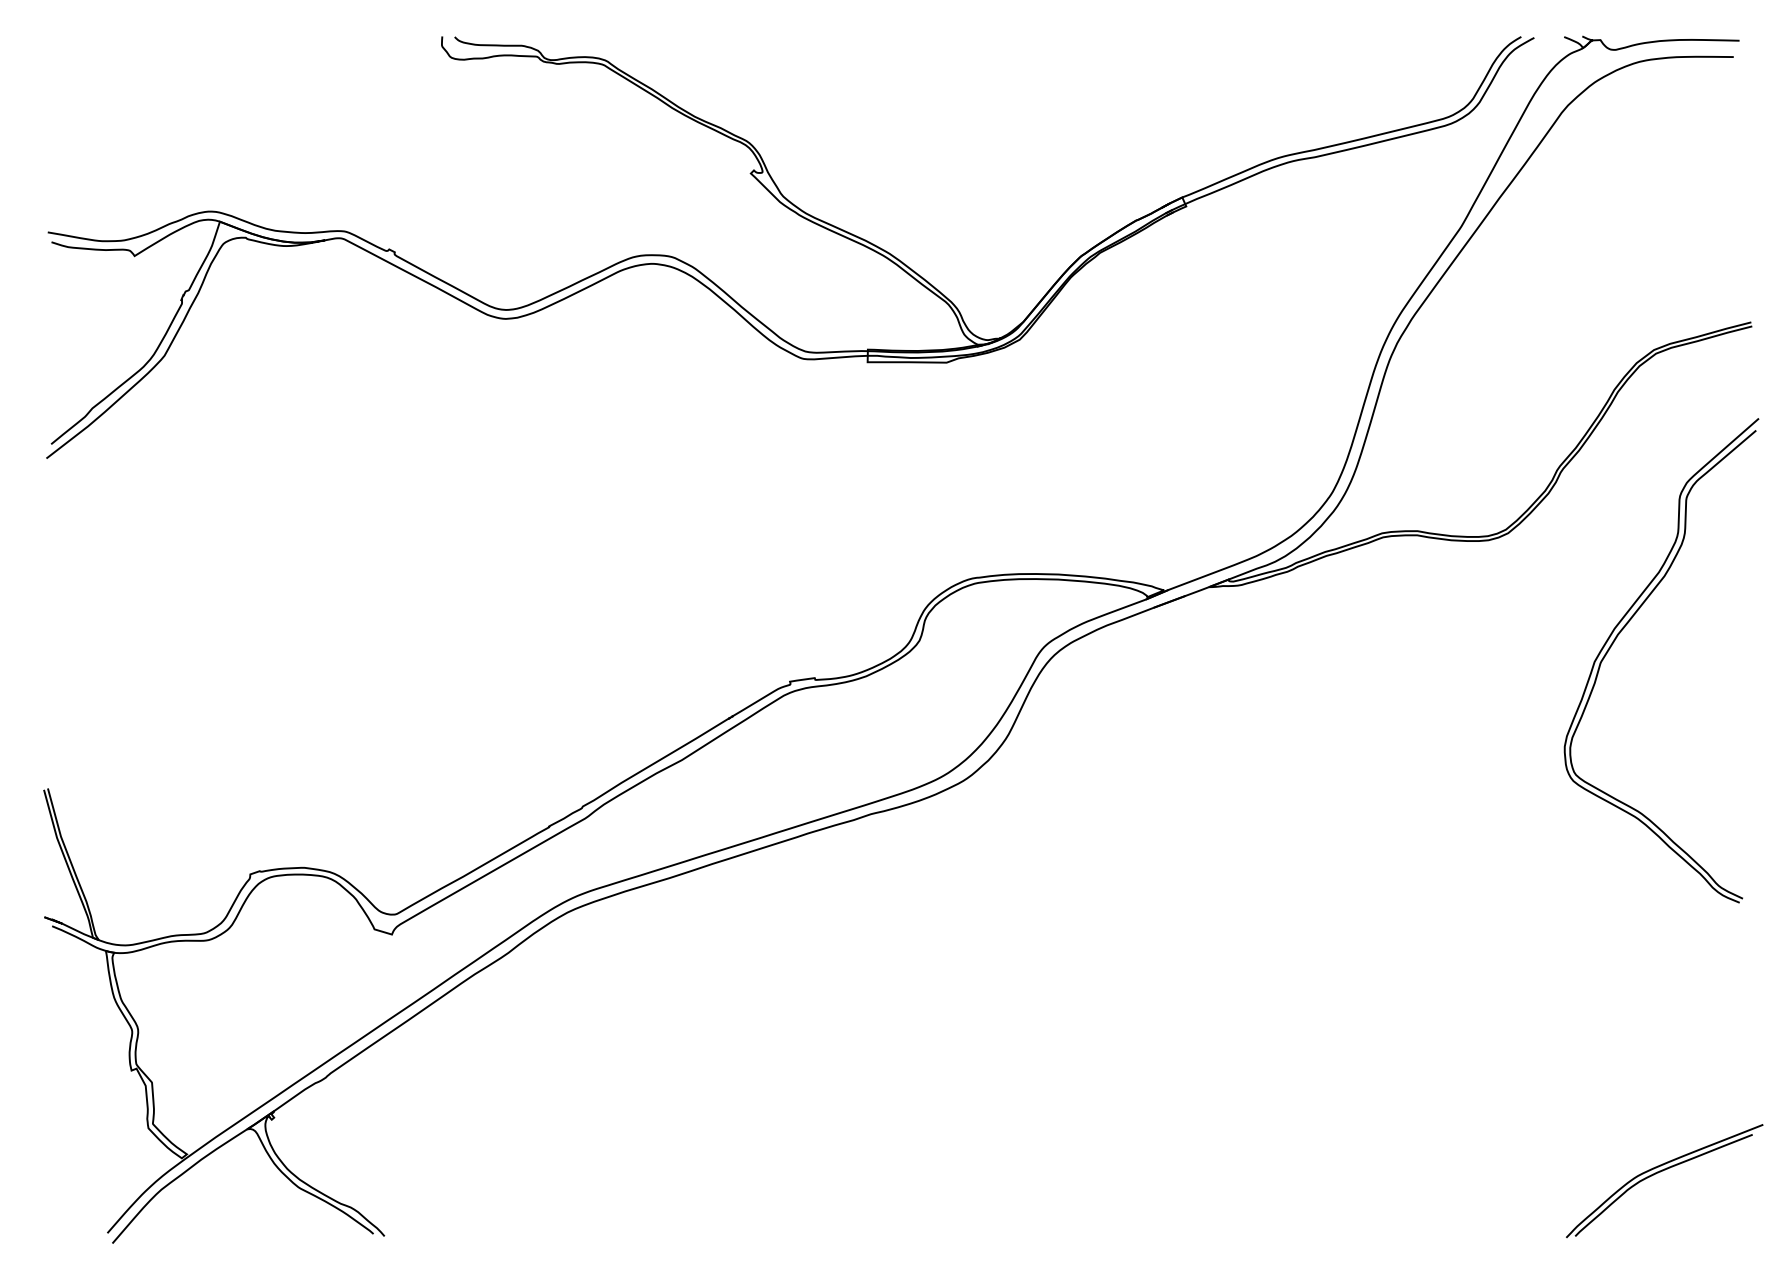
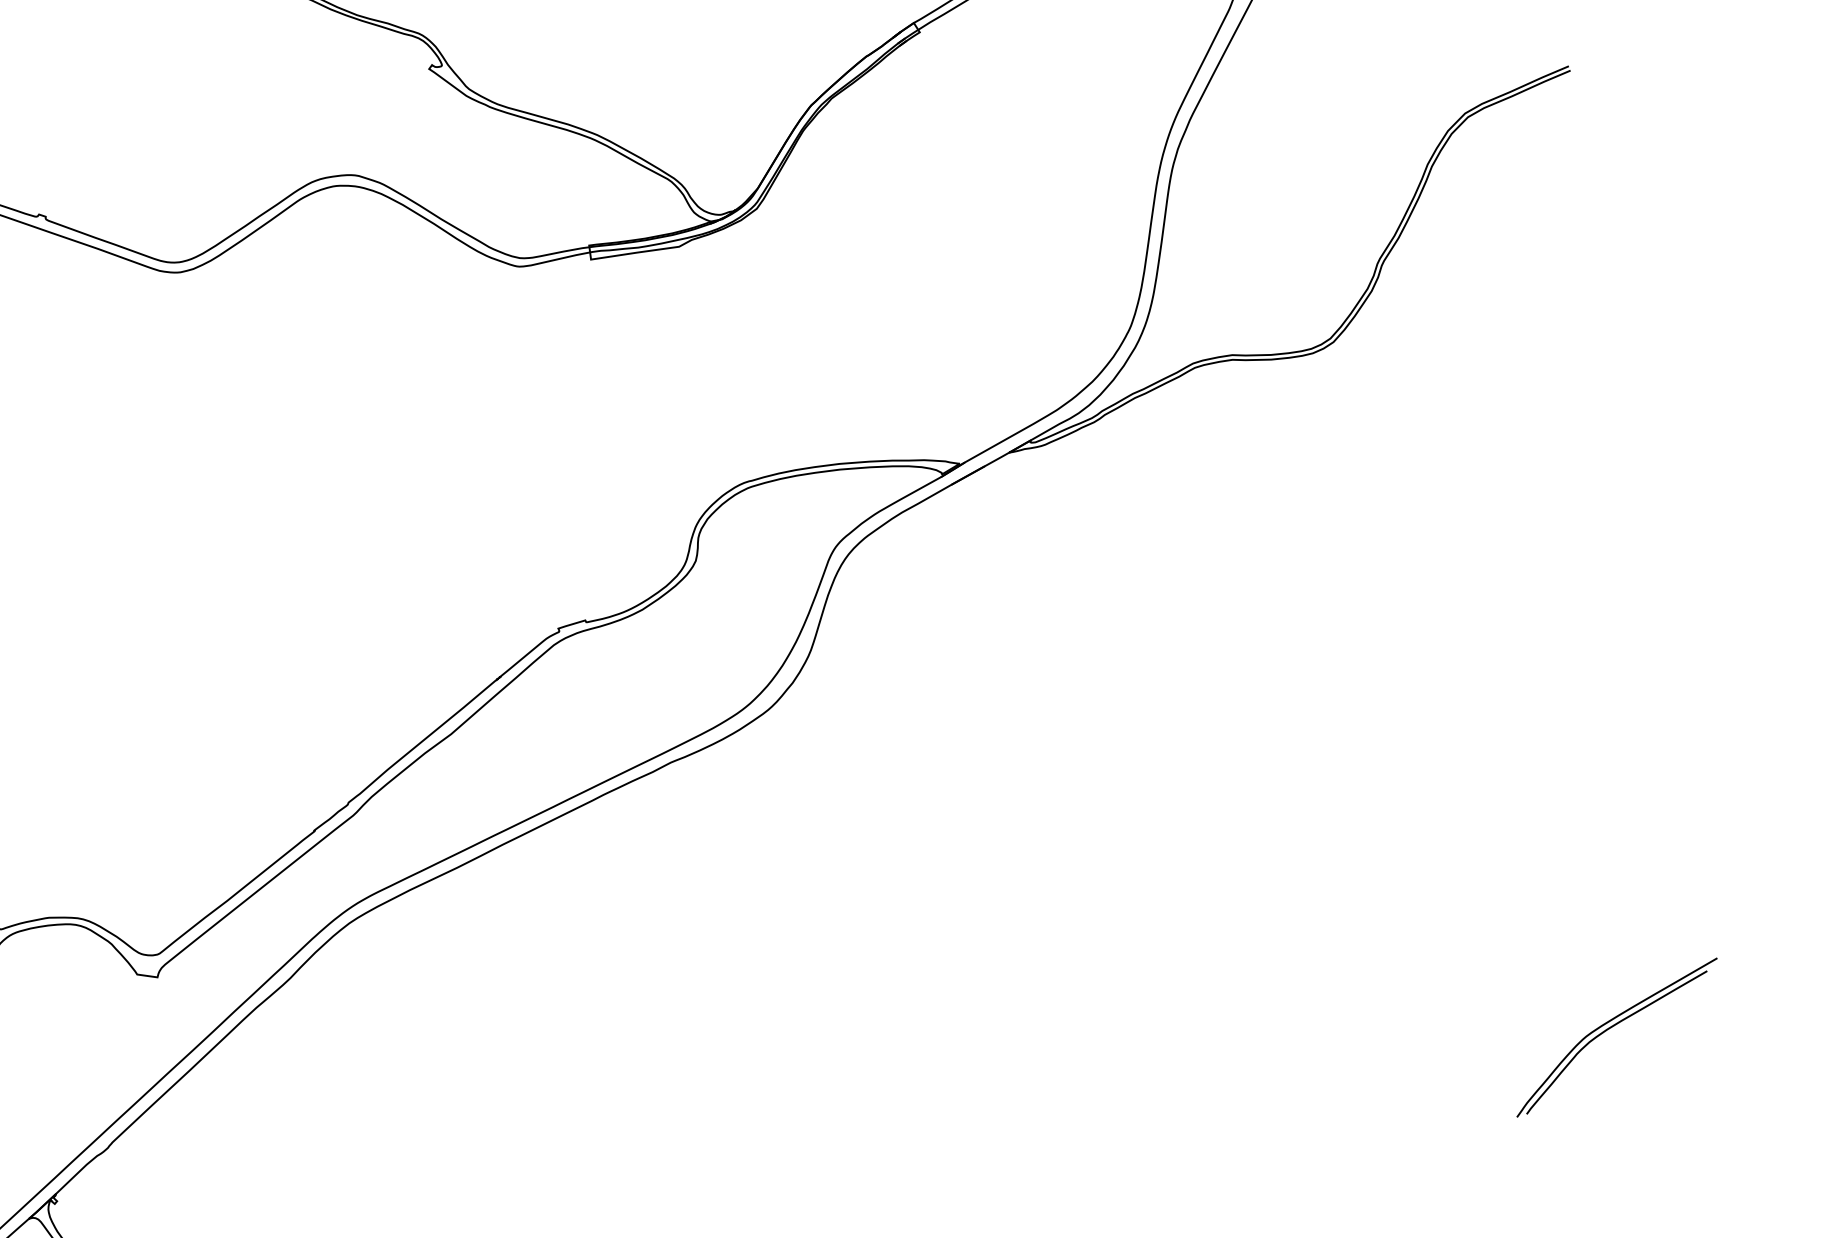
part: (1624, 628) -> (1479, 428), removed

